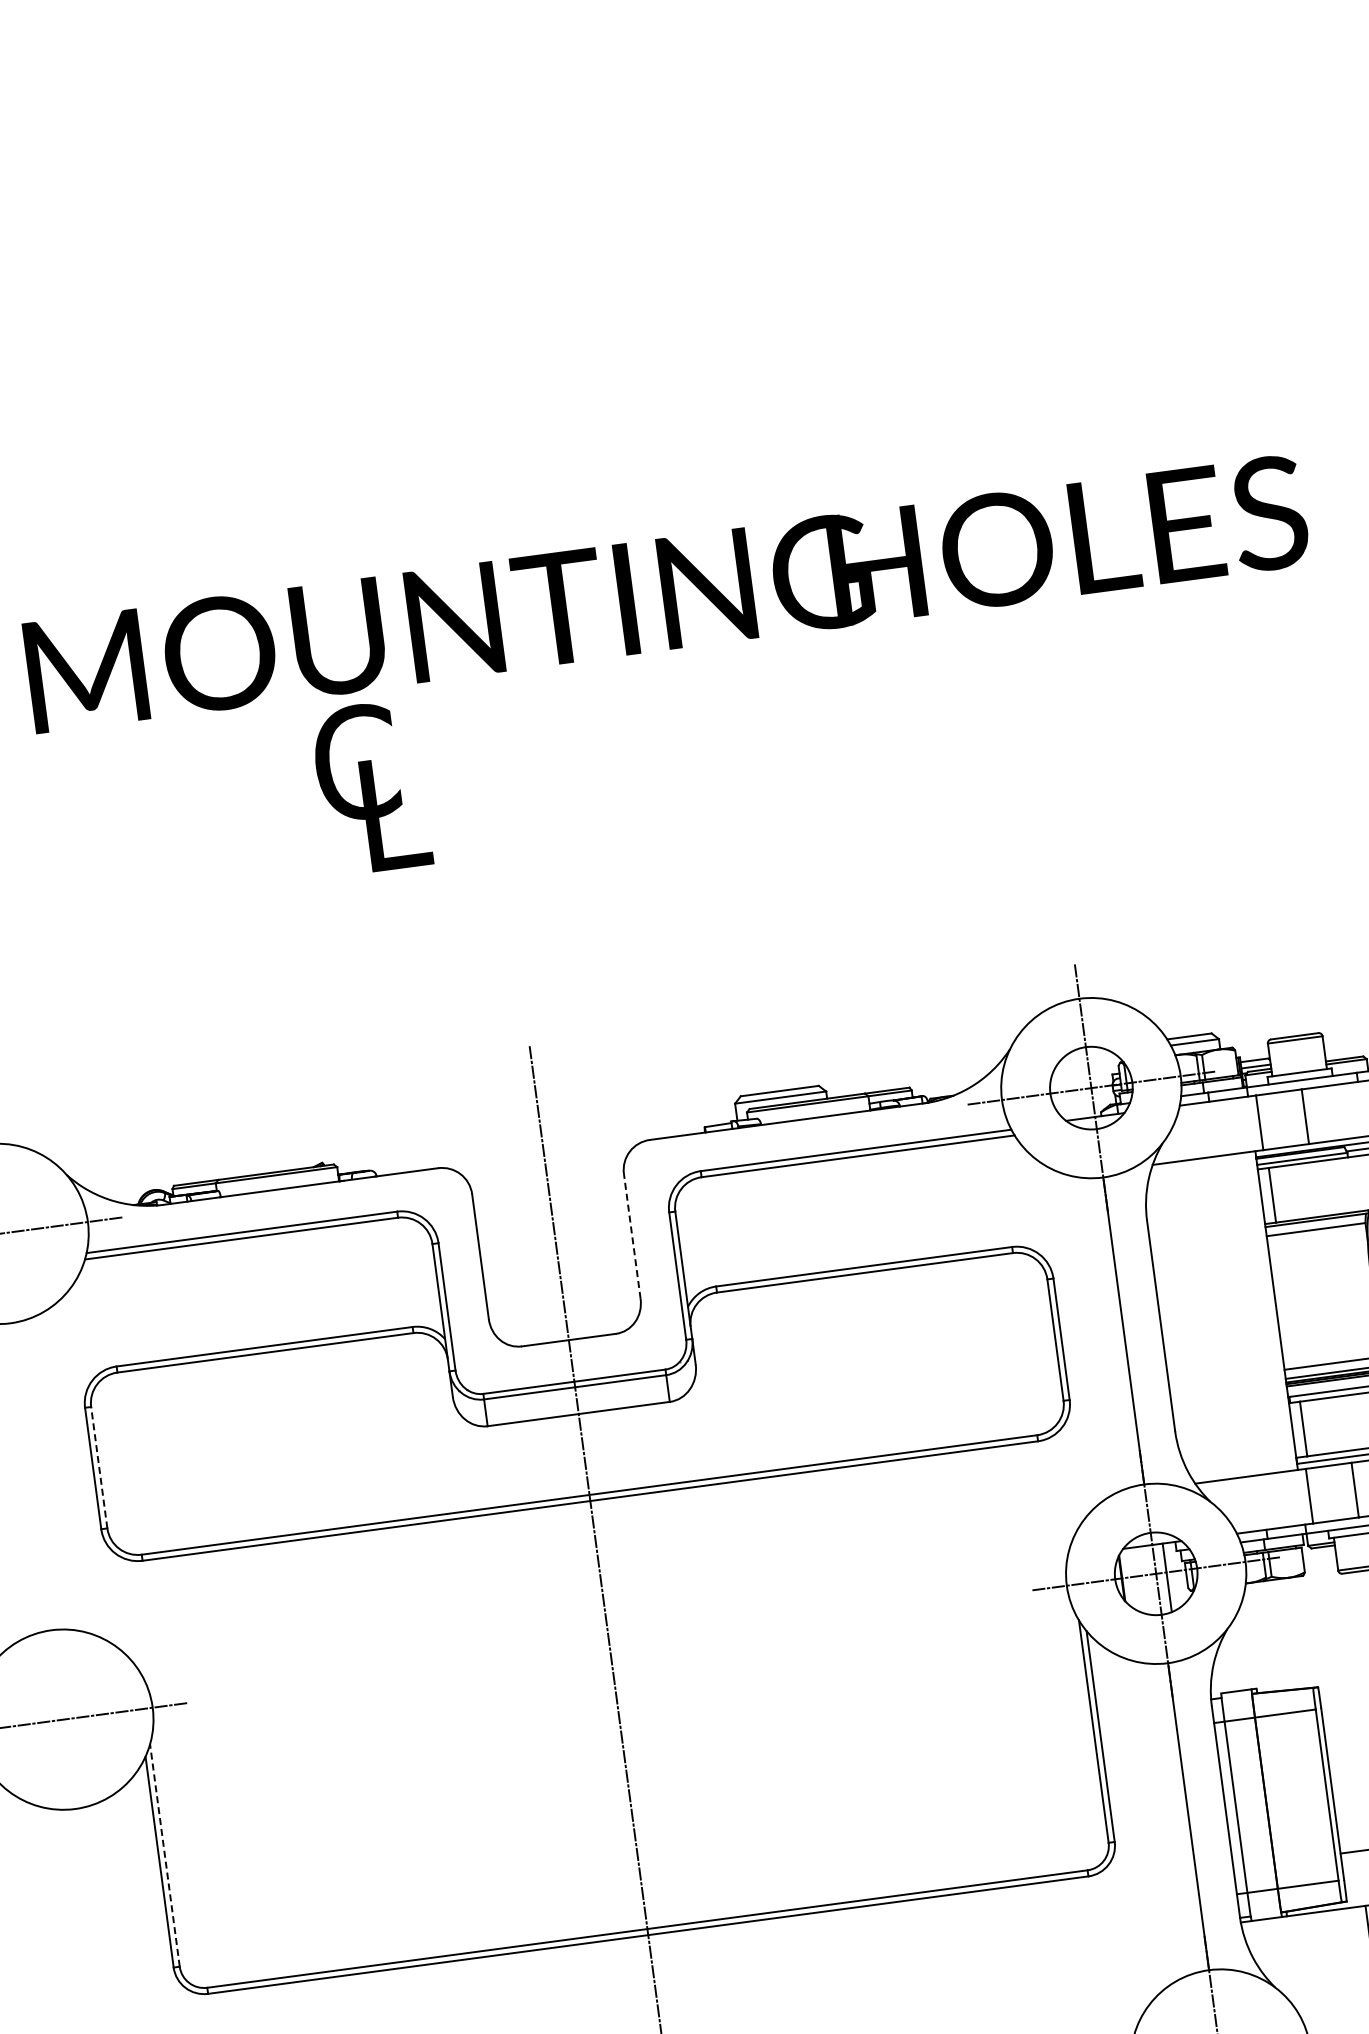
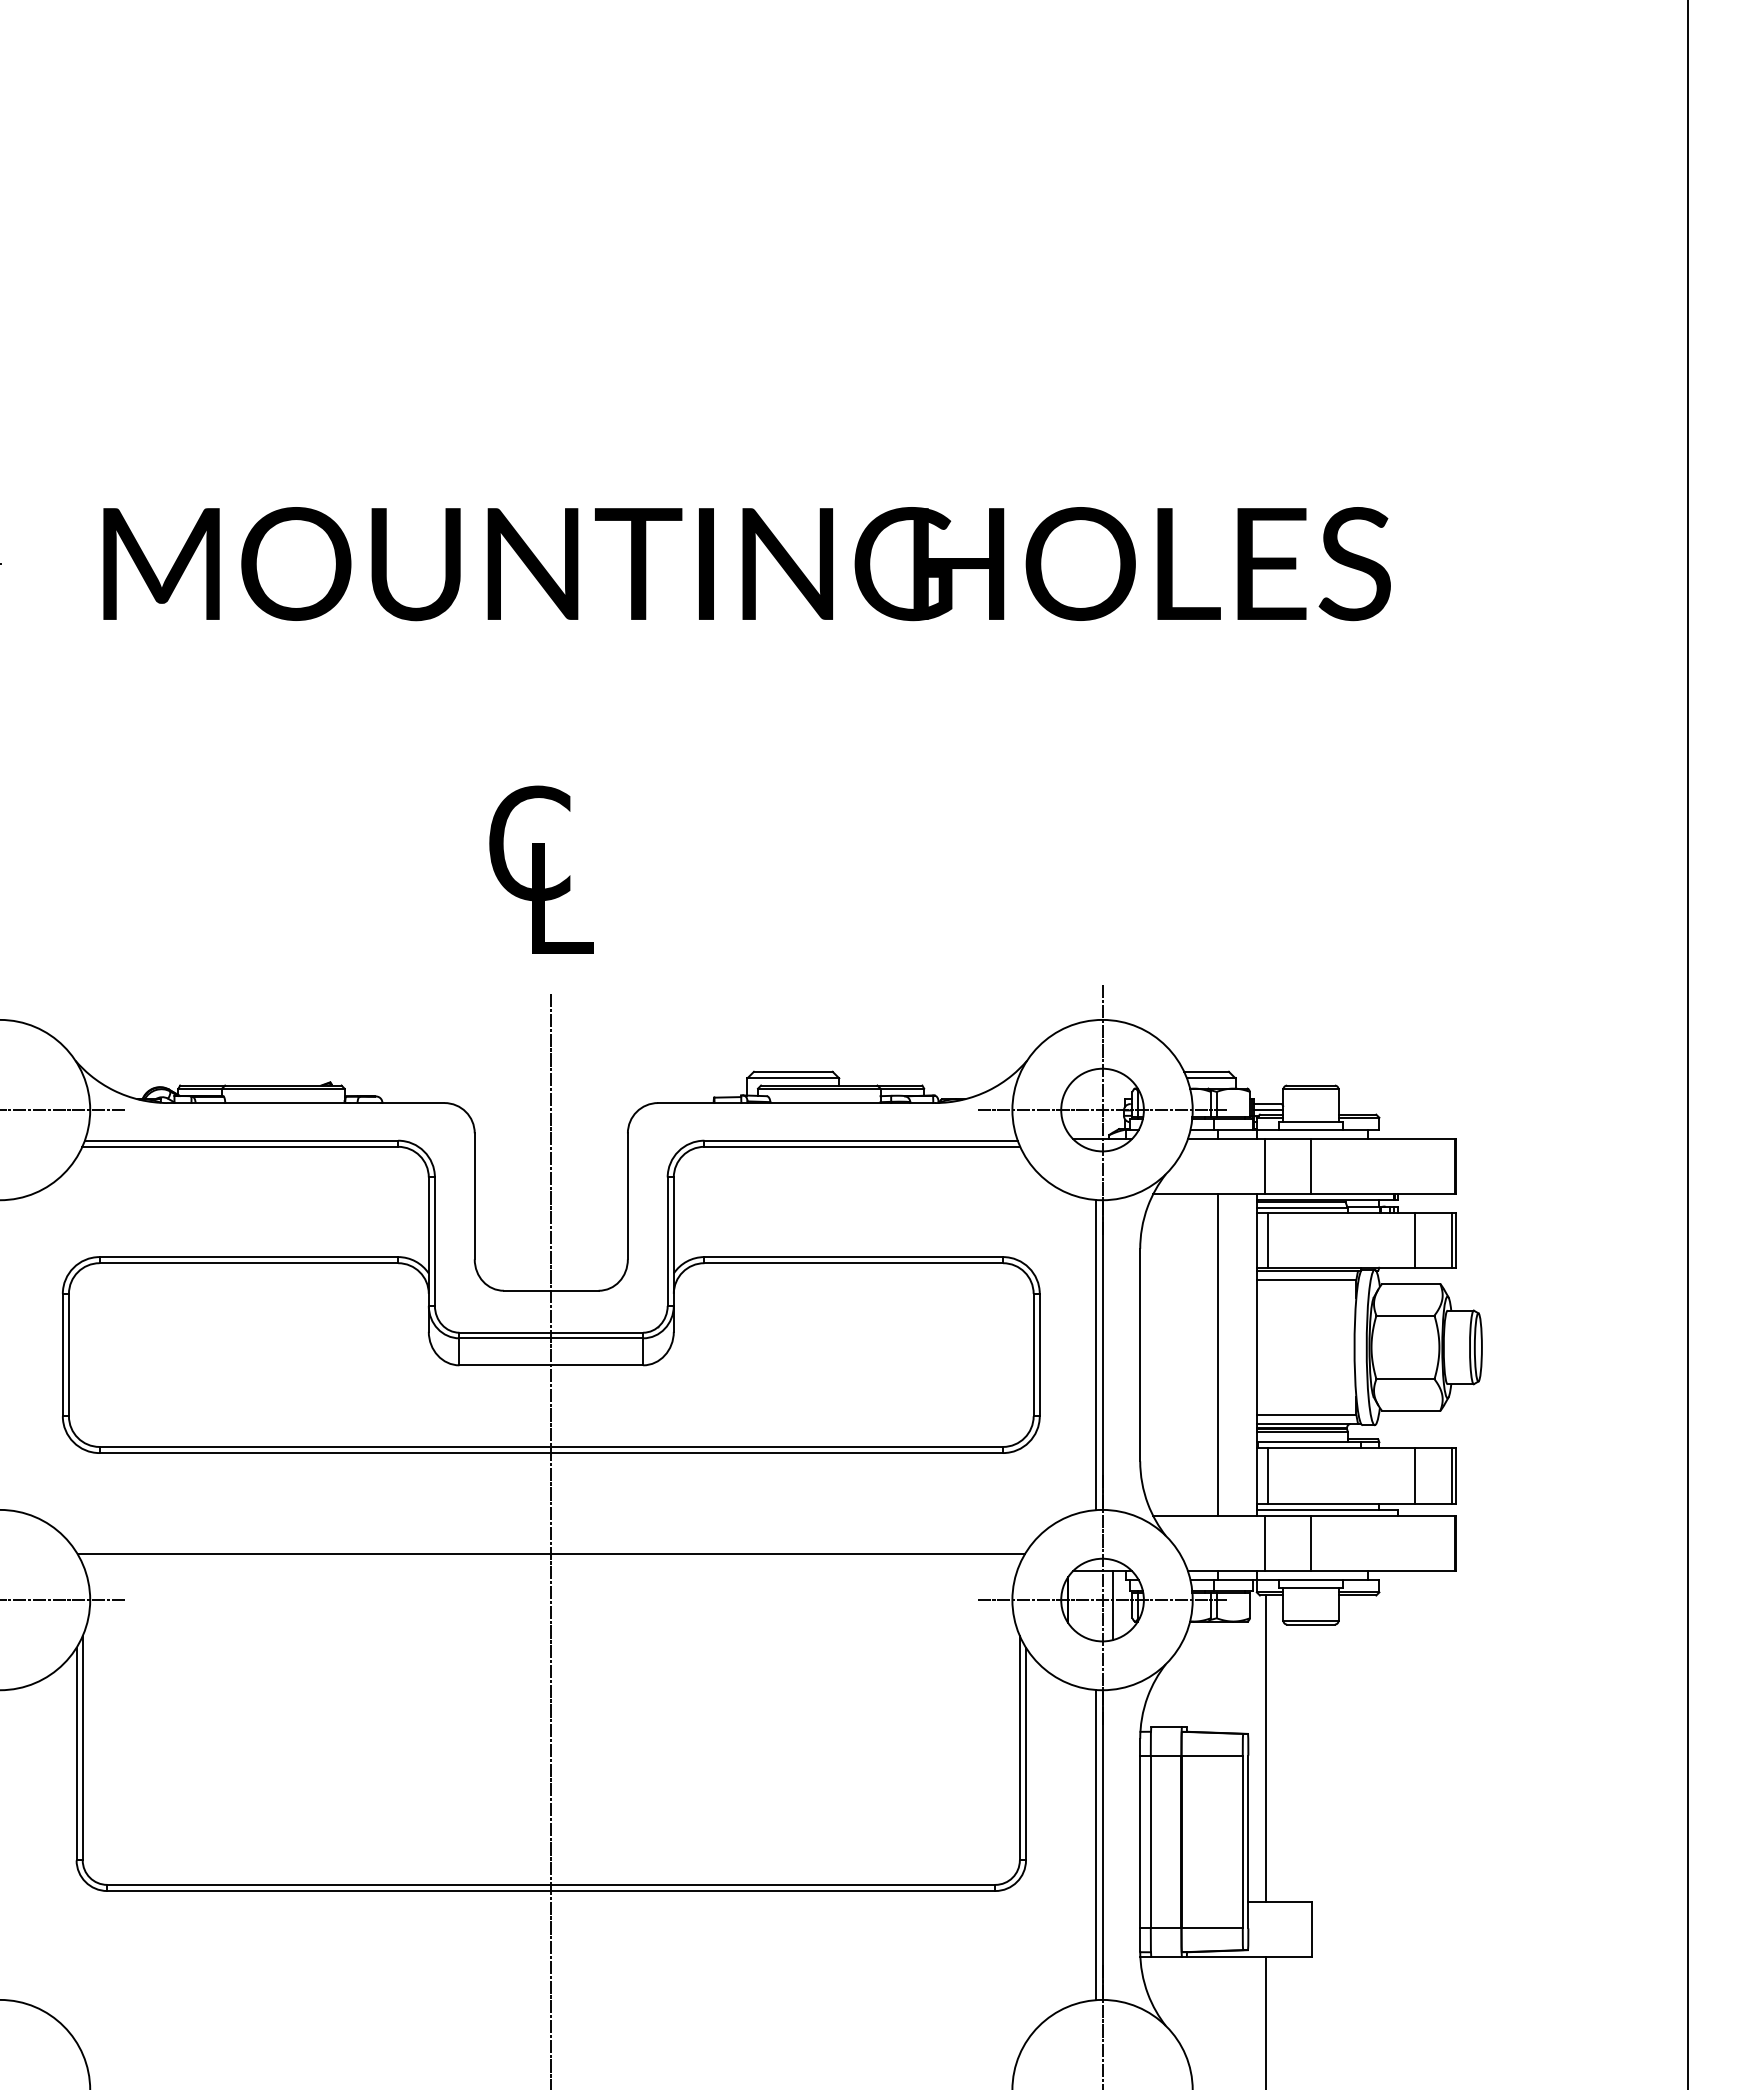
text: (371, 787) -> (541, 869), moved
line: (631, 1236) -> (627, 1196), dashed -> solid
line: (1237, 1315) -> (1217, 1354), added
line: (1117, 1332) -> (1096, 1355), added
line: (98, 1467) -> (68, 1354), dashed -> solid
line: (602, 1601) -> (550, 1554), added
line: (1338, 1699) -> (1266, 1748), added
line: (1182, 1817) -> (1096, 1845), added
line: (164, 1854) -> (82, 1747), dashed -> solid

